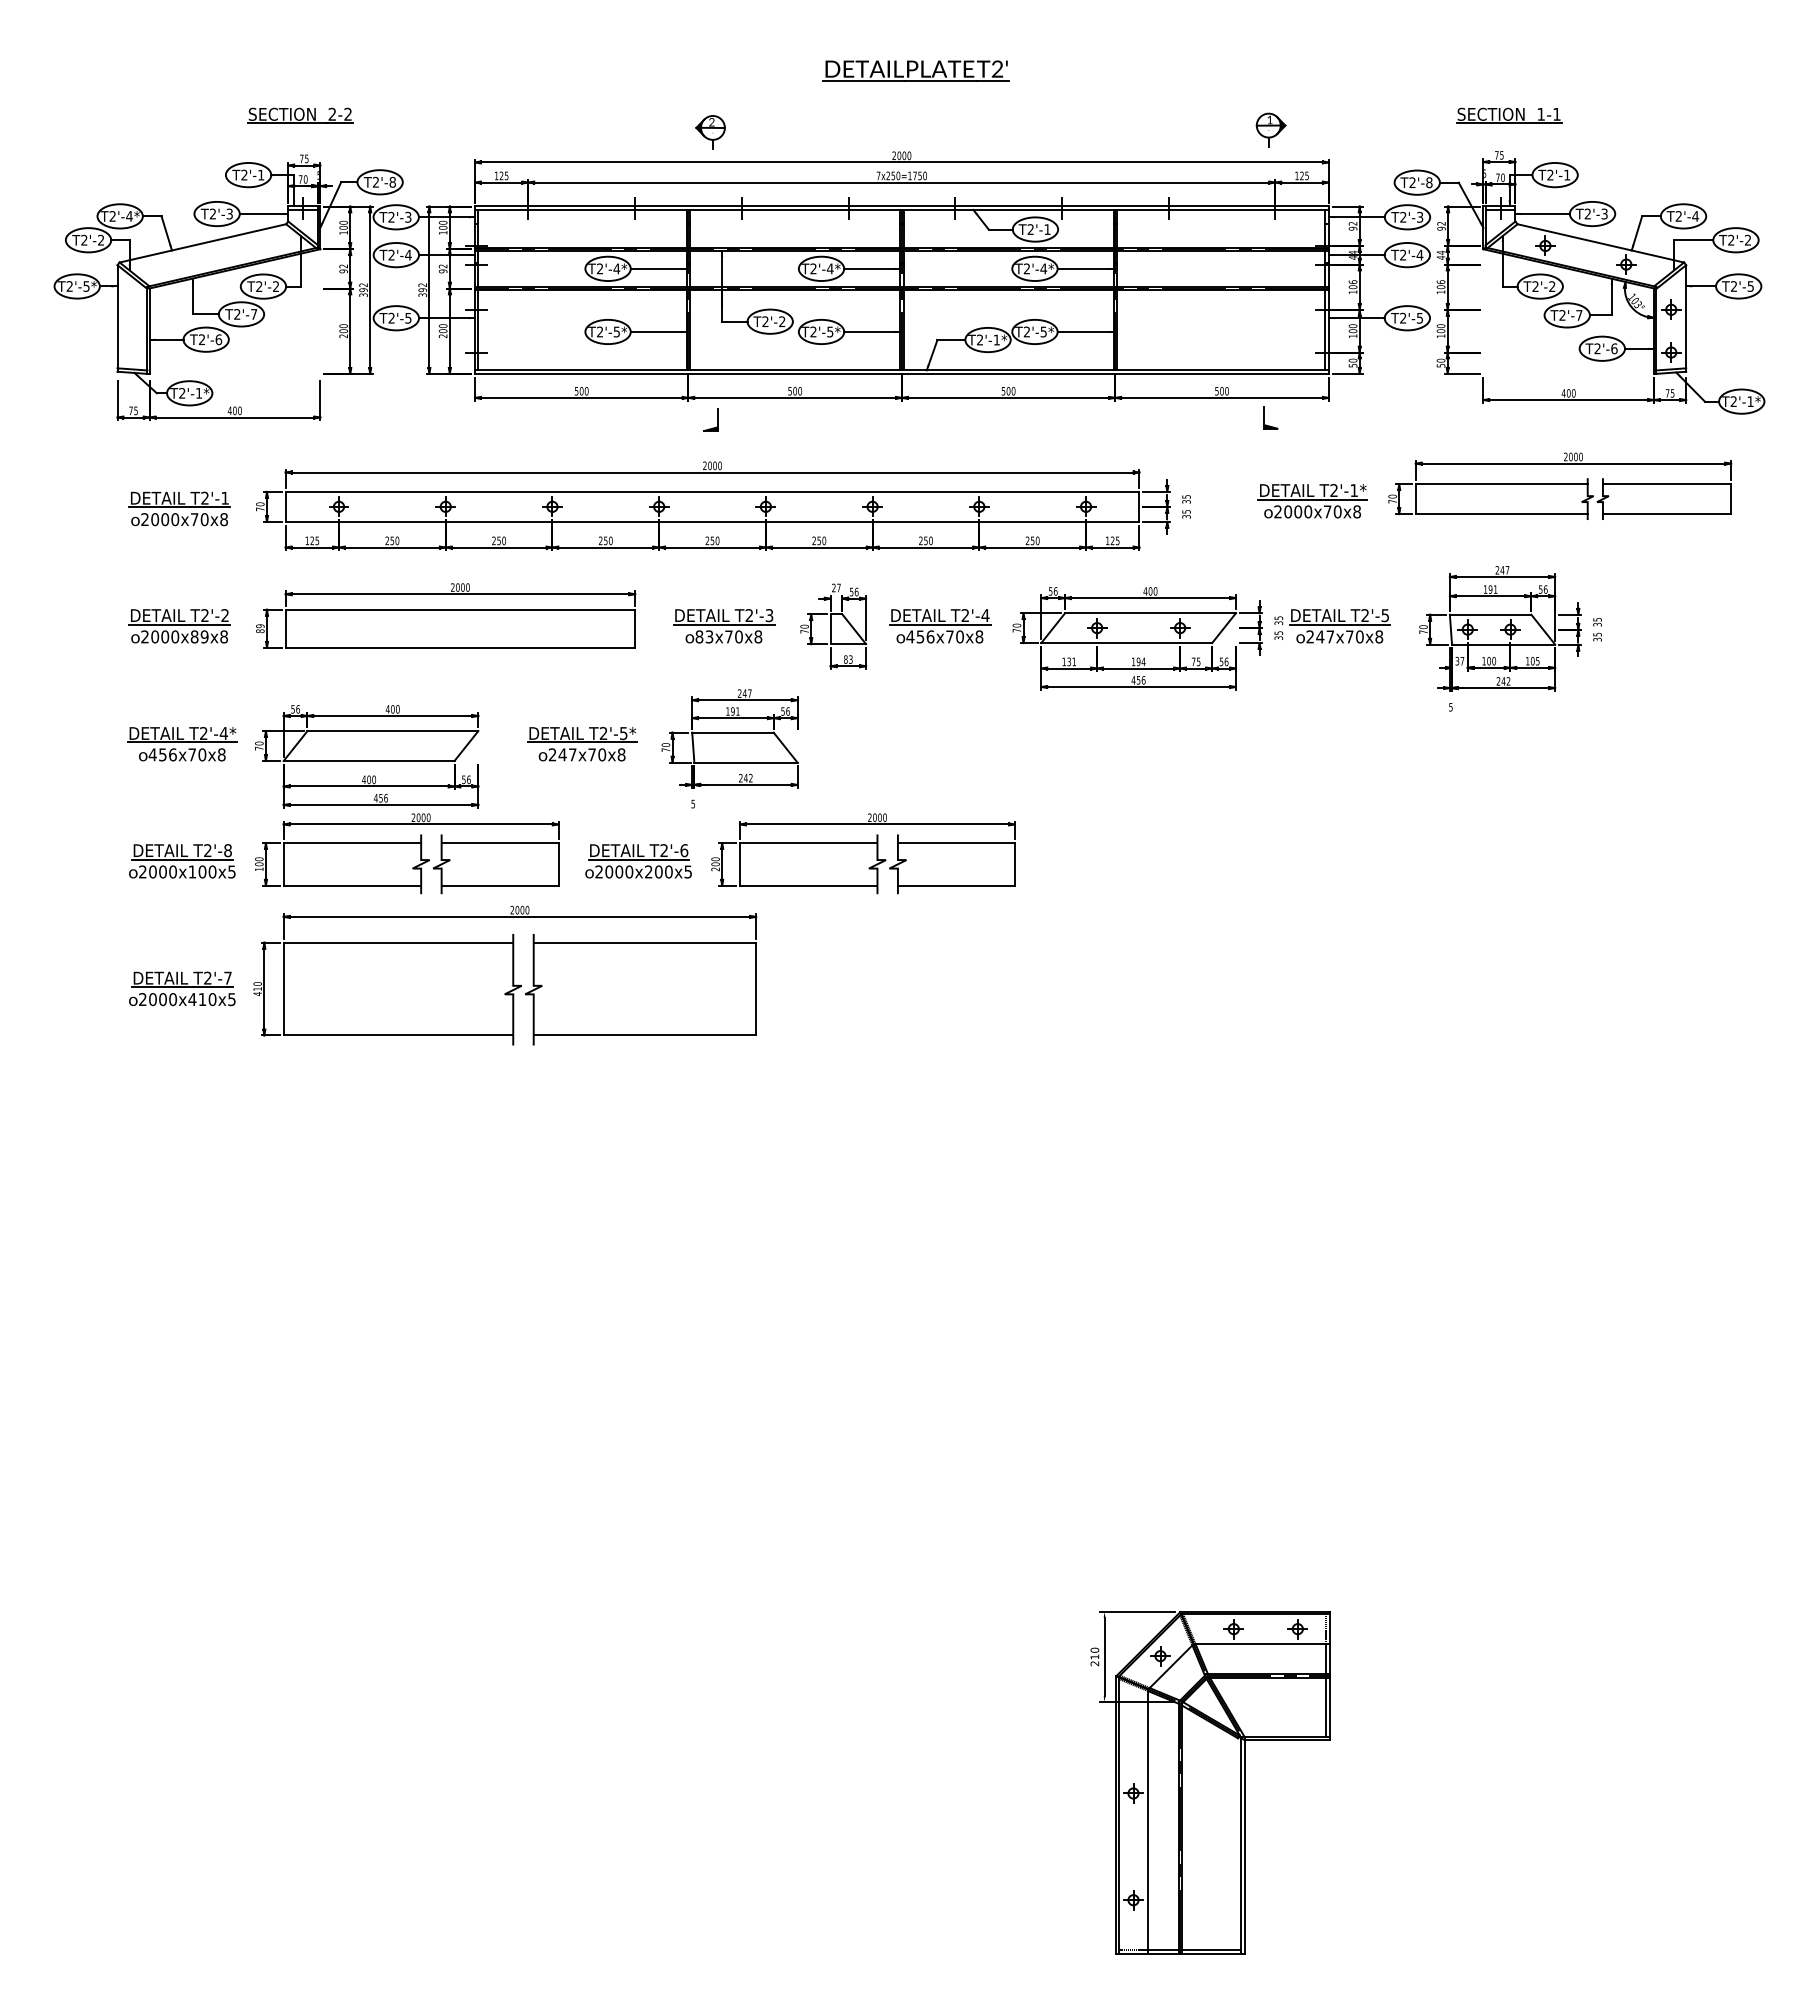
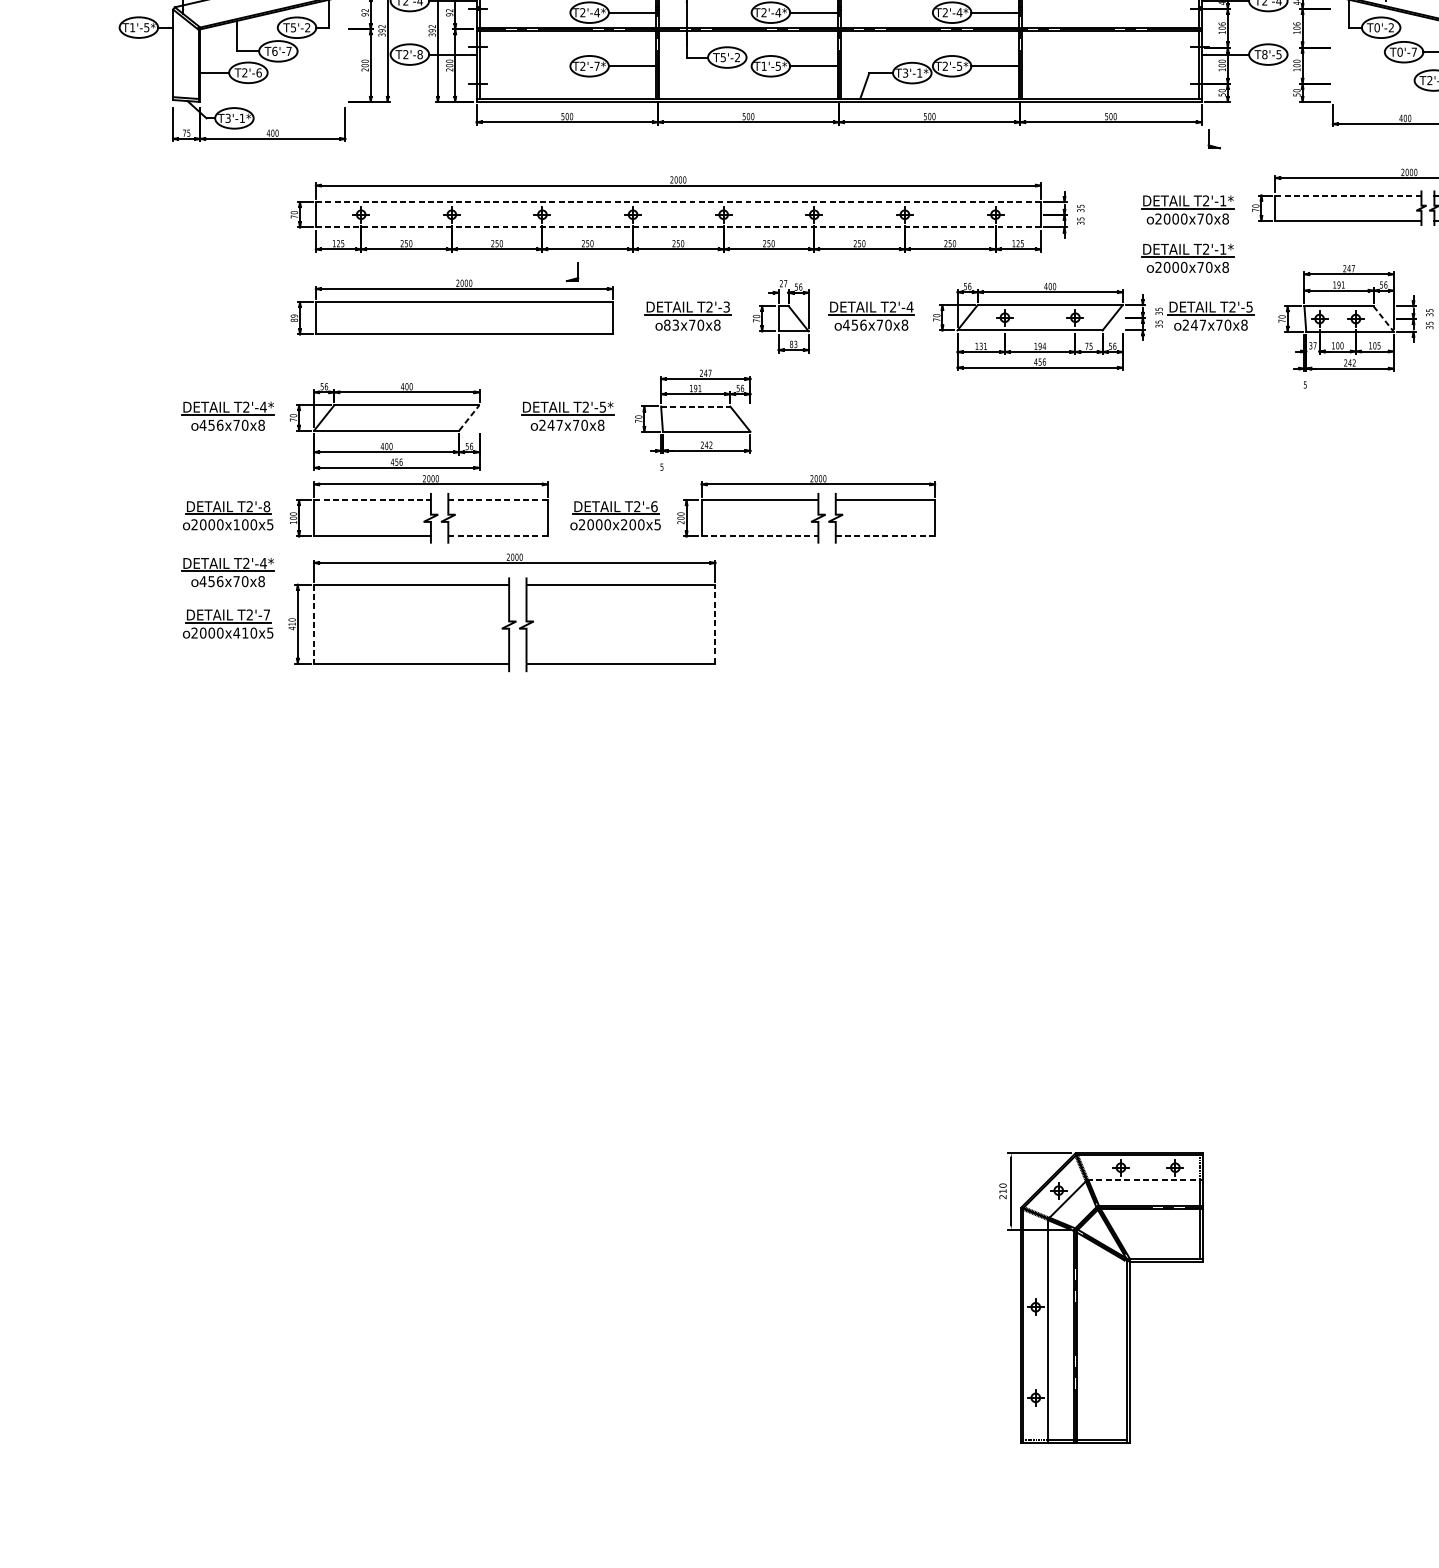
text: (69, 286) -> (132, 27), T2'-5* -> T1'-5*
text: (259, 286) -> (293, 27), T2'-2 -> T5'-2
text: (1535, 286) -> (1377, 27), T2'-2 -> T0'-2
text: (237, 314) -> (274, 51), T2'-7 -> T6'-7
text: (1562, 315) -> (1400, 52), T2'-7 -> T0'-7
text: (408, 317) -> (420, 53), T2'-5 -> T2'-8
text: (1403, 318) -> (1265, 54), T2'-5 -> T8'-5
text: (765, 321) -> (723, 57), T2'-2 -> T5'-2
text: (616, 331) -> (596, 65), T2'-5* -> T2'-7*
text: (813, 331) -> (764, 65), T2'-5* -> T1'-5*
text: (980, 340) -> (905, 73), T2'-1* -> T3'-1*
text: (182, 393) -> (228, 118), T2'-1* -> T3'-1*
part: (1270, 417) -> (1214, 138), moved
part: (717, 419) -> (578, 271), moved
line: (1501, 484) -> (1348, 195), solid -> dashed
line: (712, 491) -> (678, 201), solid -> dashed
part: (179, 508) -> (225, 216), removed
line: (712, 521) -> (678, 227), solid -> dashed
part: (1312, 558) -> (1187, 258), added
part: (179, 626) -> (225, 316), removed
line: (1543, 630) -> (1383, 319), solid -> dashed
line: (732, 732) -> (695, 406), solid -> dashed
line: (466, 745) -> (469, 417), solid -> dashed
line: (352, 842) -> (372, 499), solid -> dashed
line: (500, 842) -> (498, 499), solid -> dashed
line: (500, 885) -> (498, 536), solid -> dashed
line: (808, 885) -> (759, 536), solid -> dashed
line: (956, 885) -> (885, 536), solid -> dashed
part: (182, 928) -> (228, 572), added
line: (756, 988) -> (715, 623), solid -> dashed
line: (283, 989) -> (314, 624), solid -> dashed
line: (1262, 1644) -> (1145, 1180), solid -> dashed

